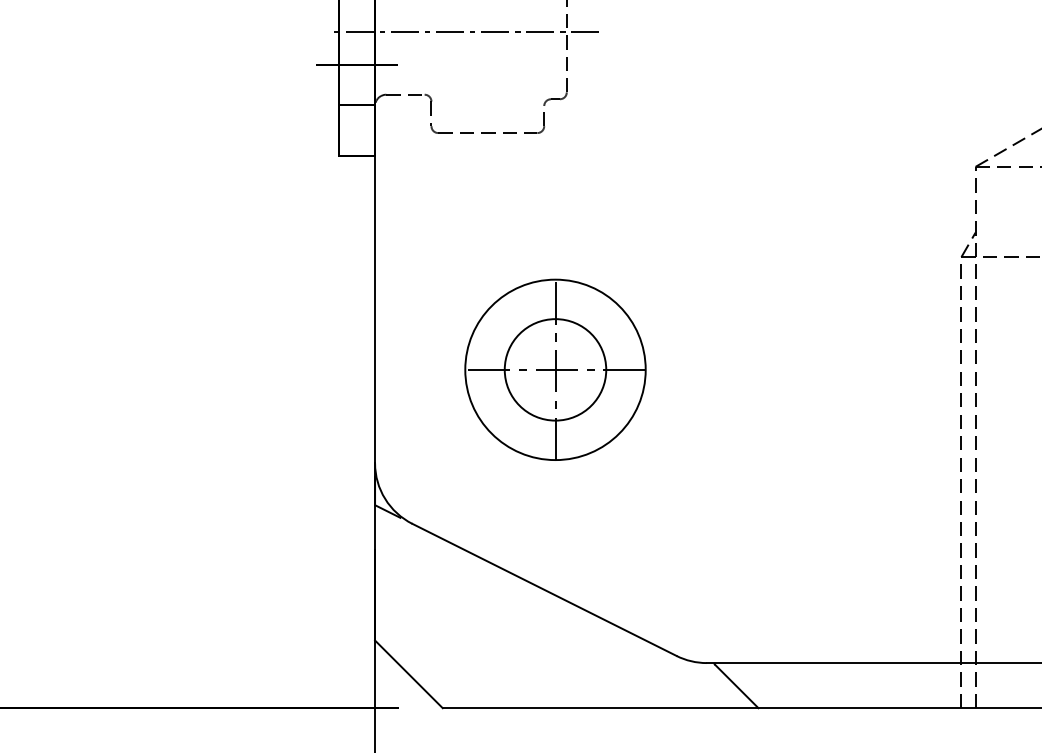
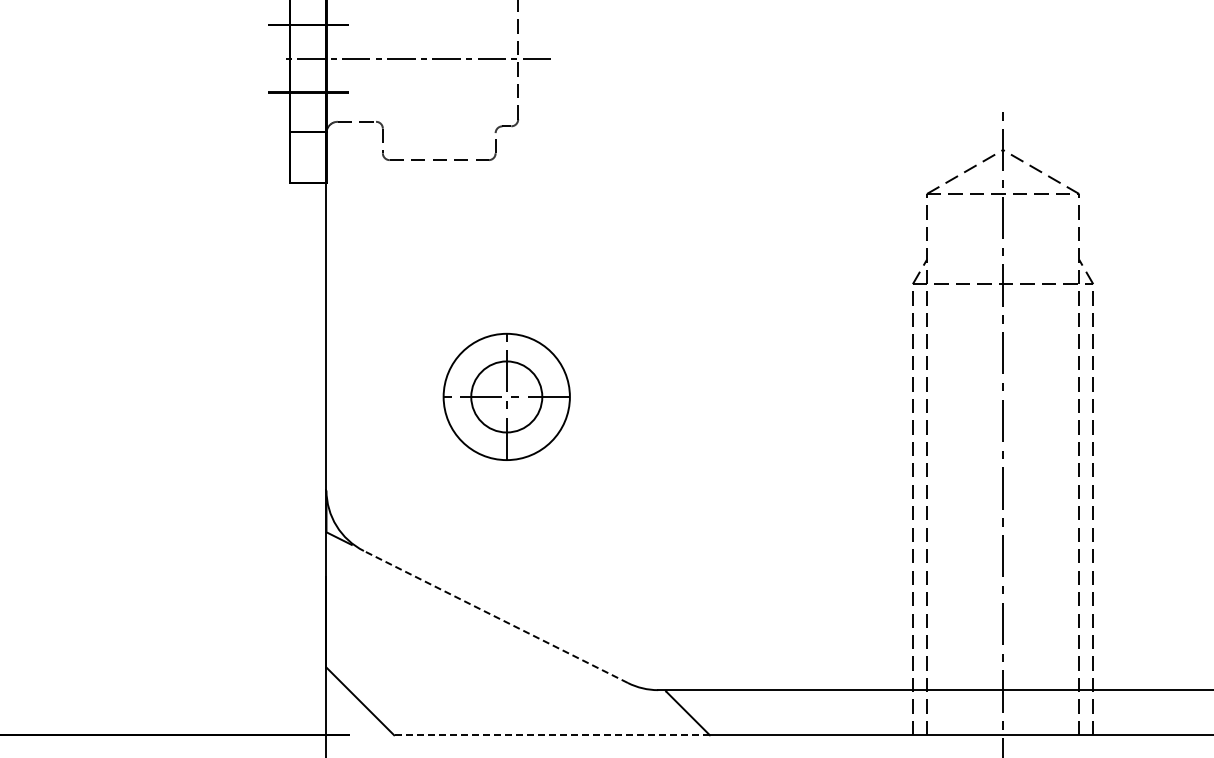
part: (555, 369) -> (506, 396), size x0.7
line: (544, 589) -> (495, 616), solid -> dashed
line: (601, 708) -> (552, 735), solid -> dashed

